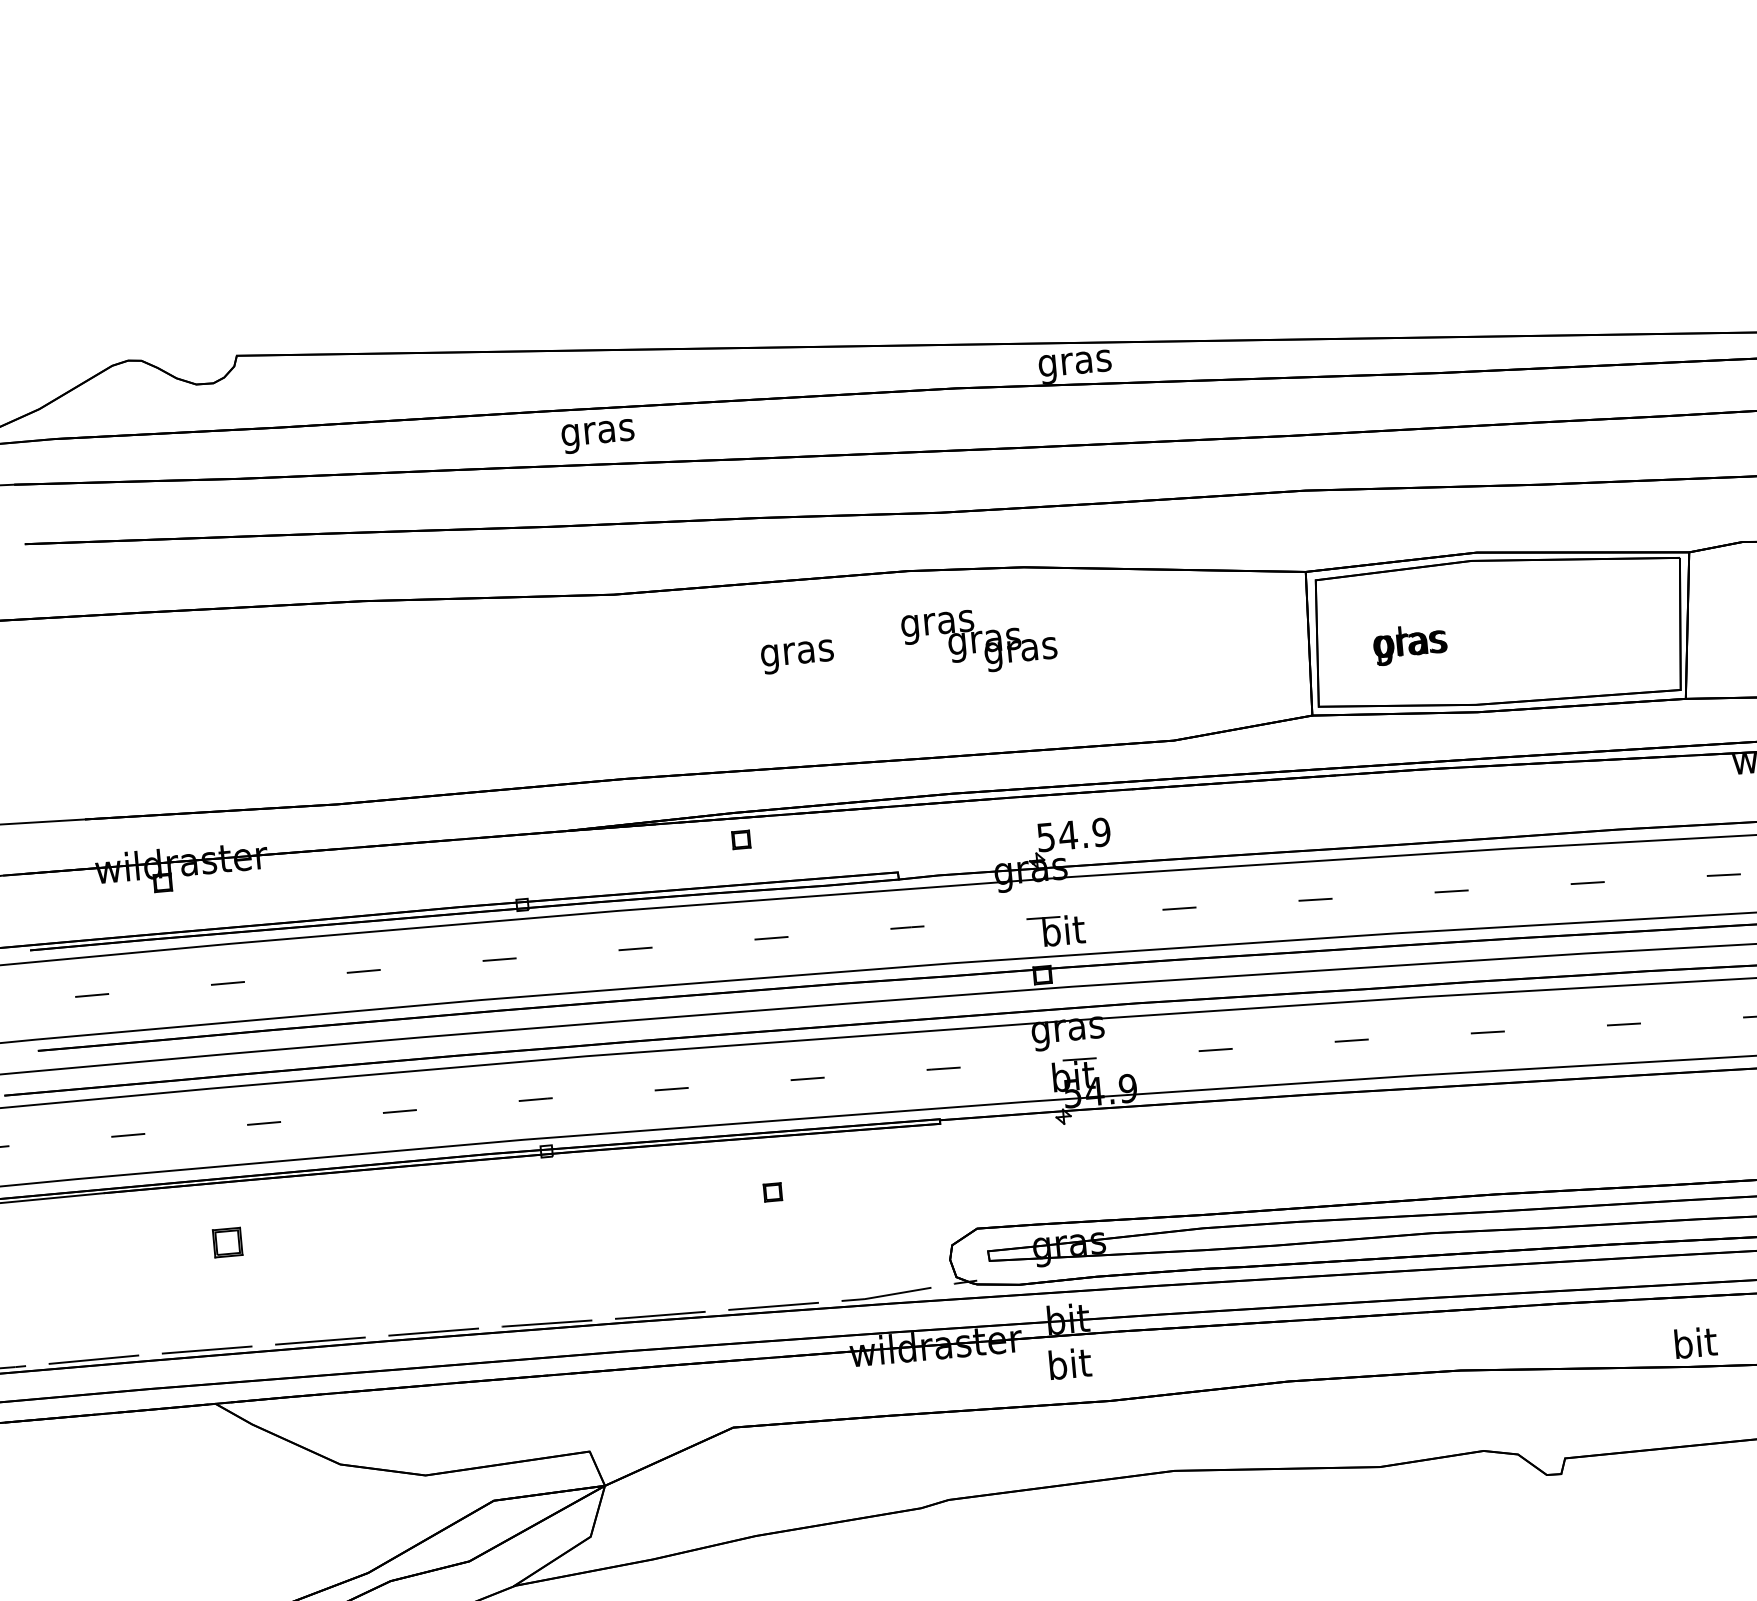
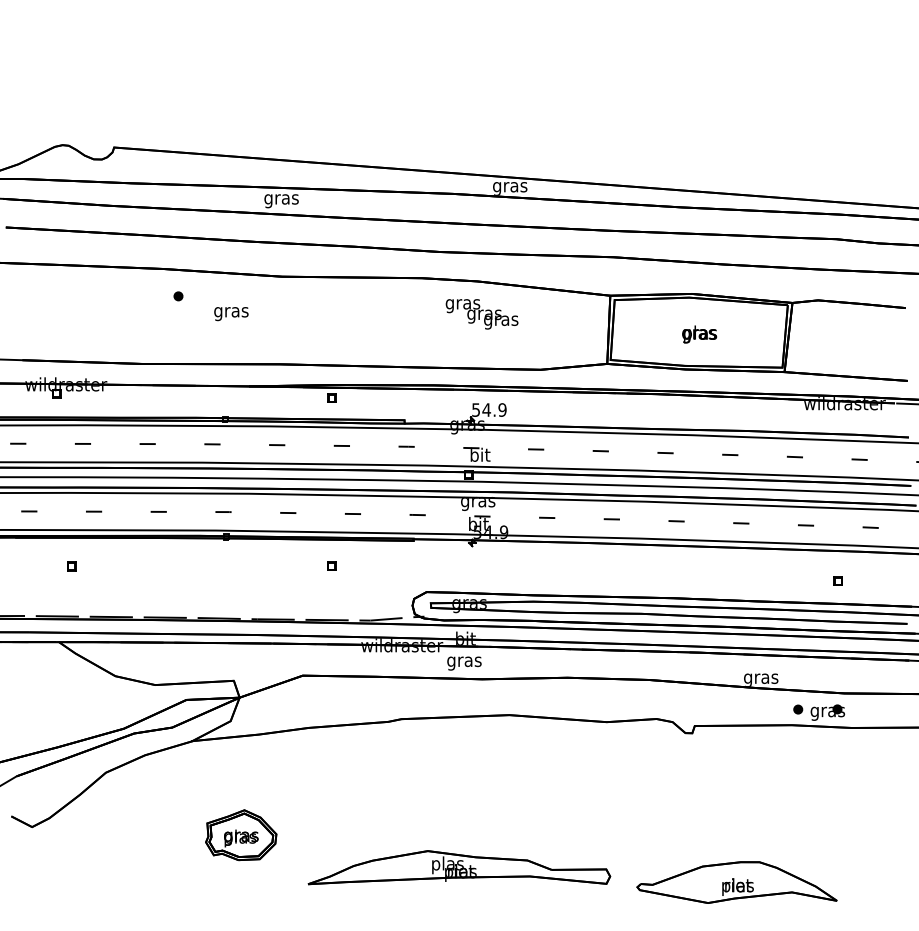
text: (978, 641) -> (481, 314), moved
text: (1410, 644) -> (699, 334), moved
part: (400, 655) -> (178, 296), added
text: (797, 657) -> (231, 314), moved
part: (227, 1242) -> (71, 566), size x0.62
text: (1695, 1343) -> (761, 677), bit -> gras
text: (1069, 1367) -> (464, 661), bit -> gras

